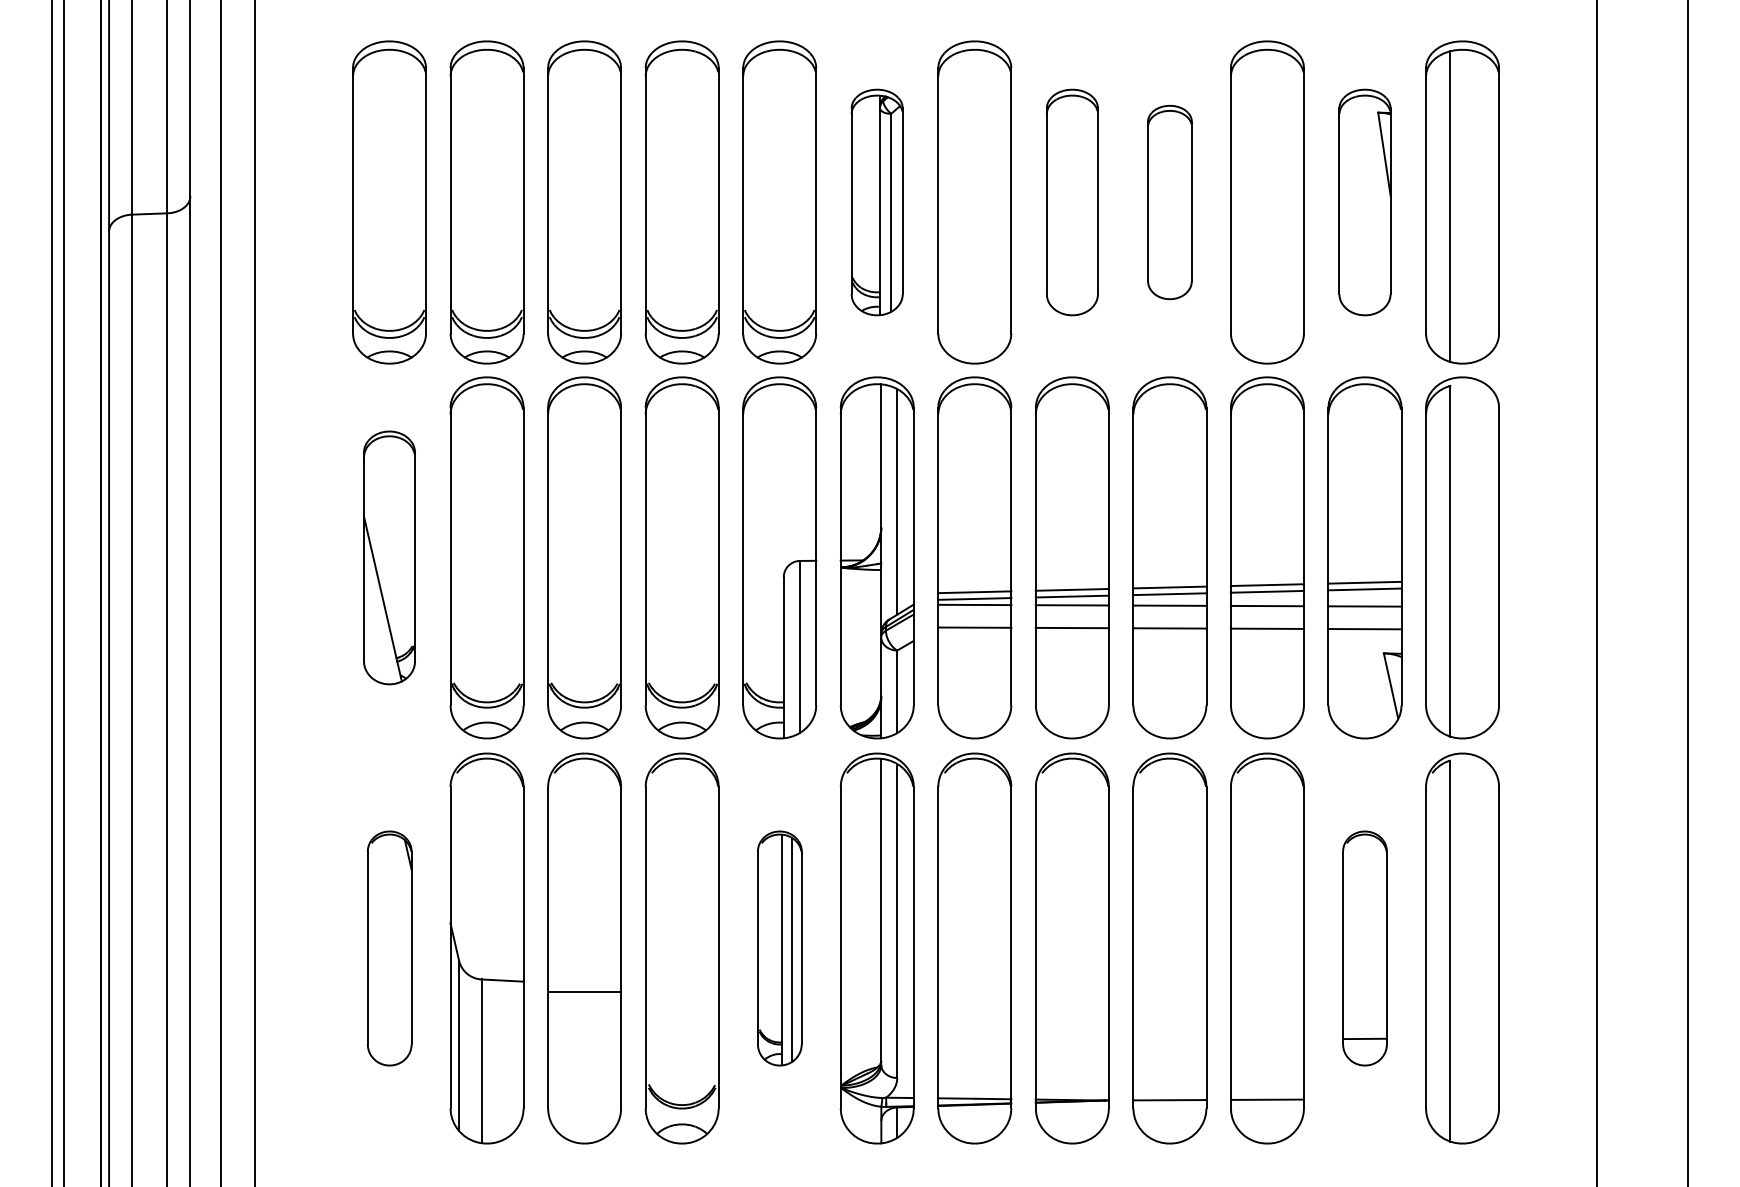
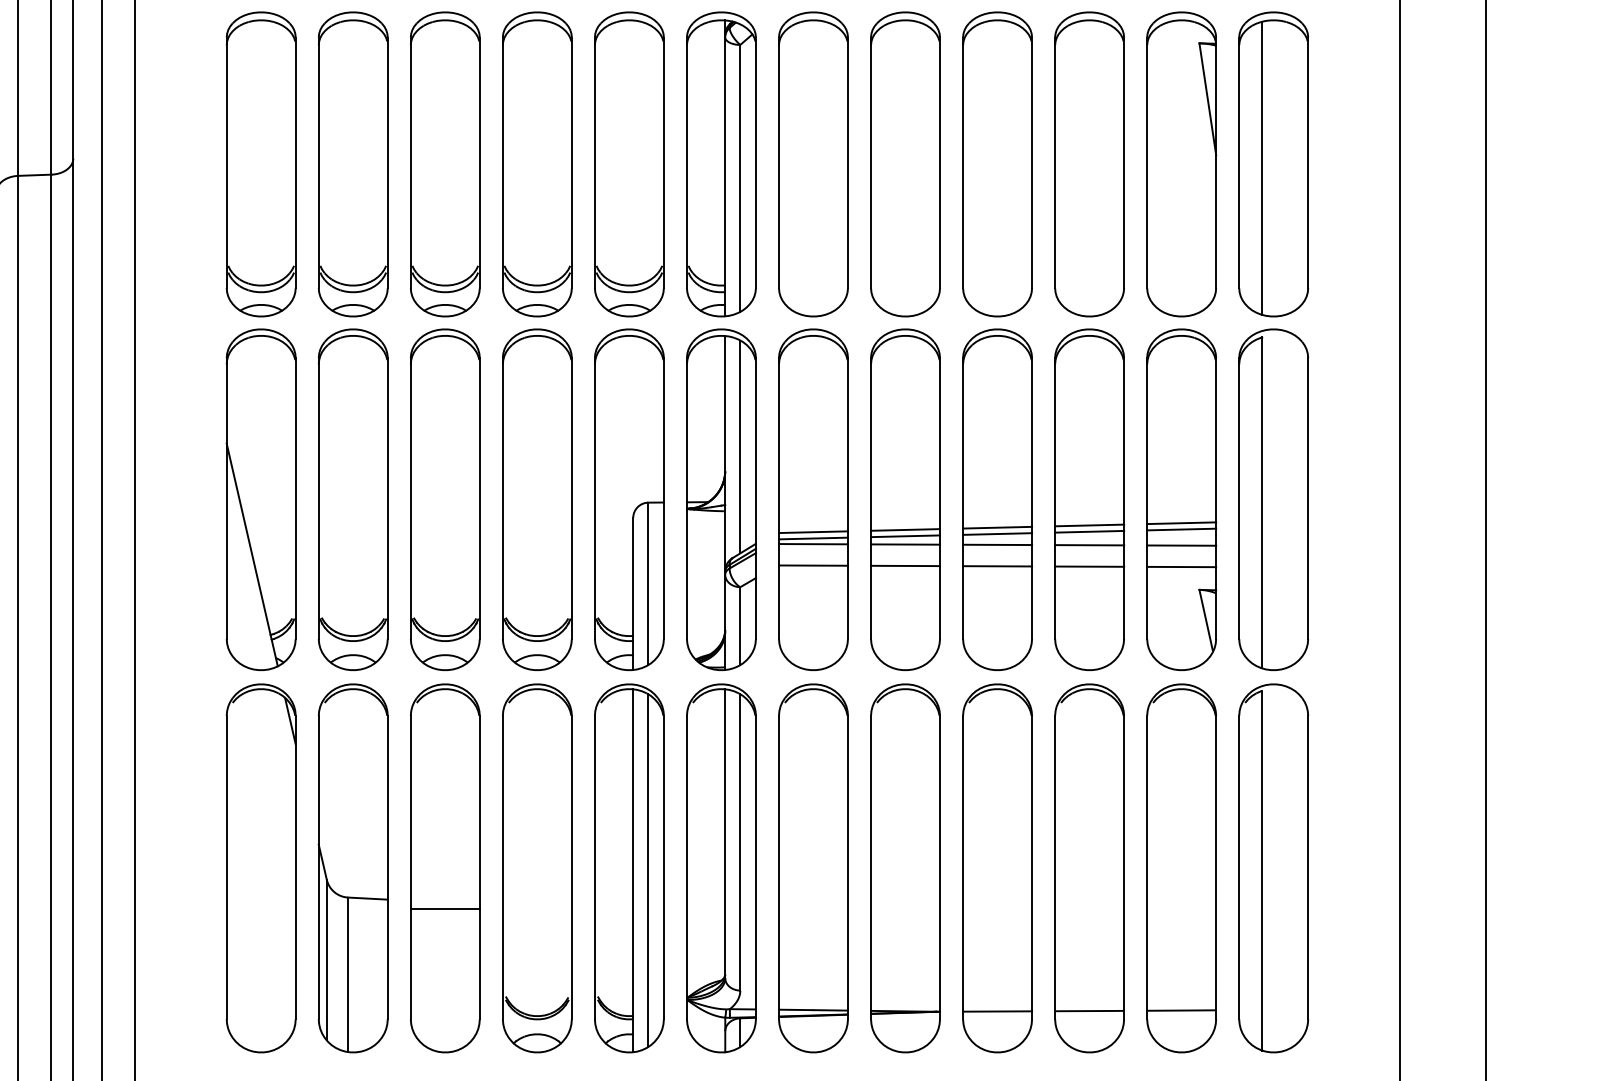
part: (876, 202) -> (720, 164), size x1.43
part: (1072, 202) -> (905, 164), size x1.43
part: (1169, 202) -> (997, 164), size x1.67
part: (1364, 202) -> (1181, 164), size x1.43
part: (389, 557) -> (261, 499), size x1.43
part: (389, 948) -> (261, 868), size x1.67
part: (779, 948) -> (629, 868), size x1.67
part: (1364, 948) -> (1181, 868), size x1.67

